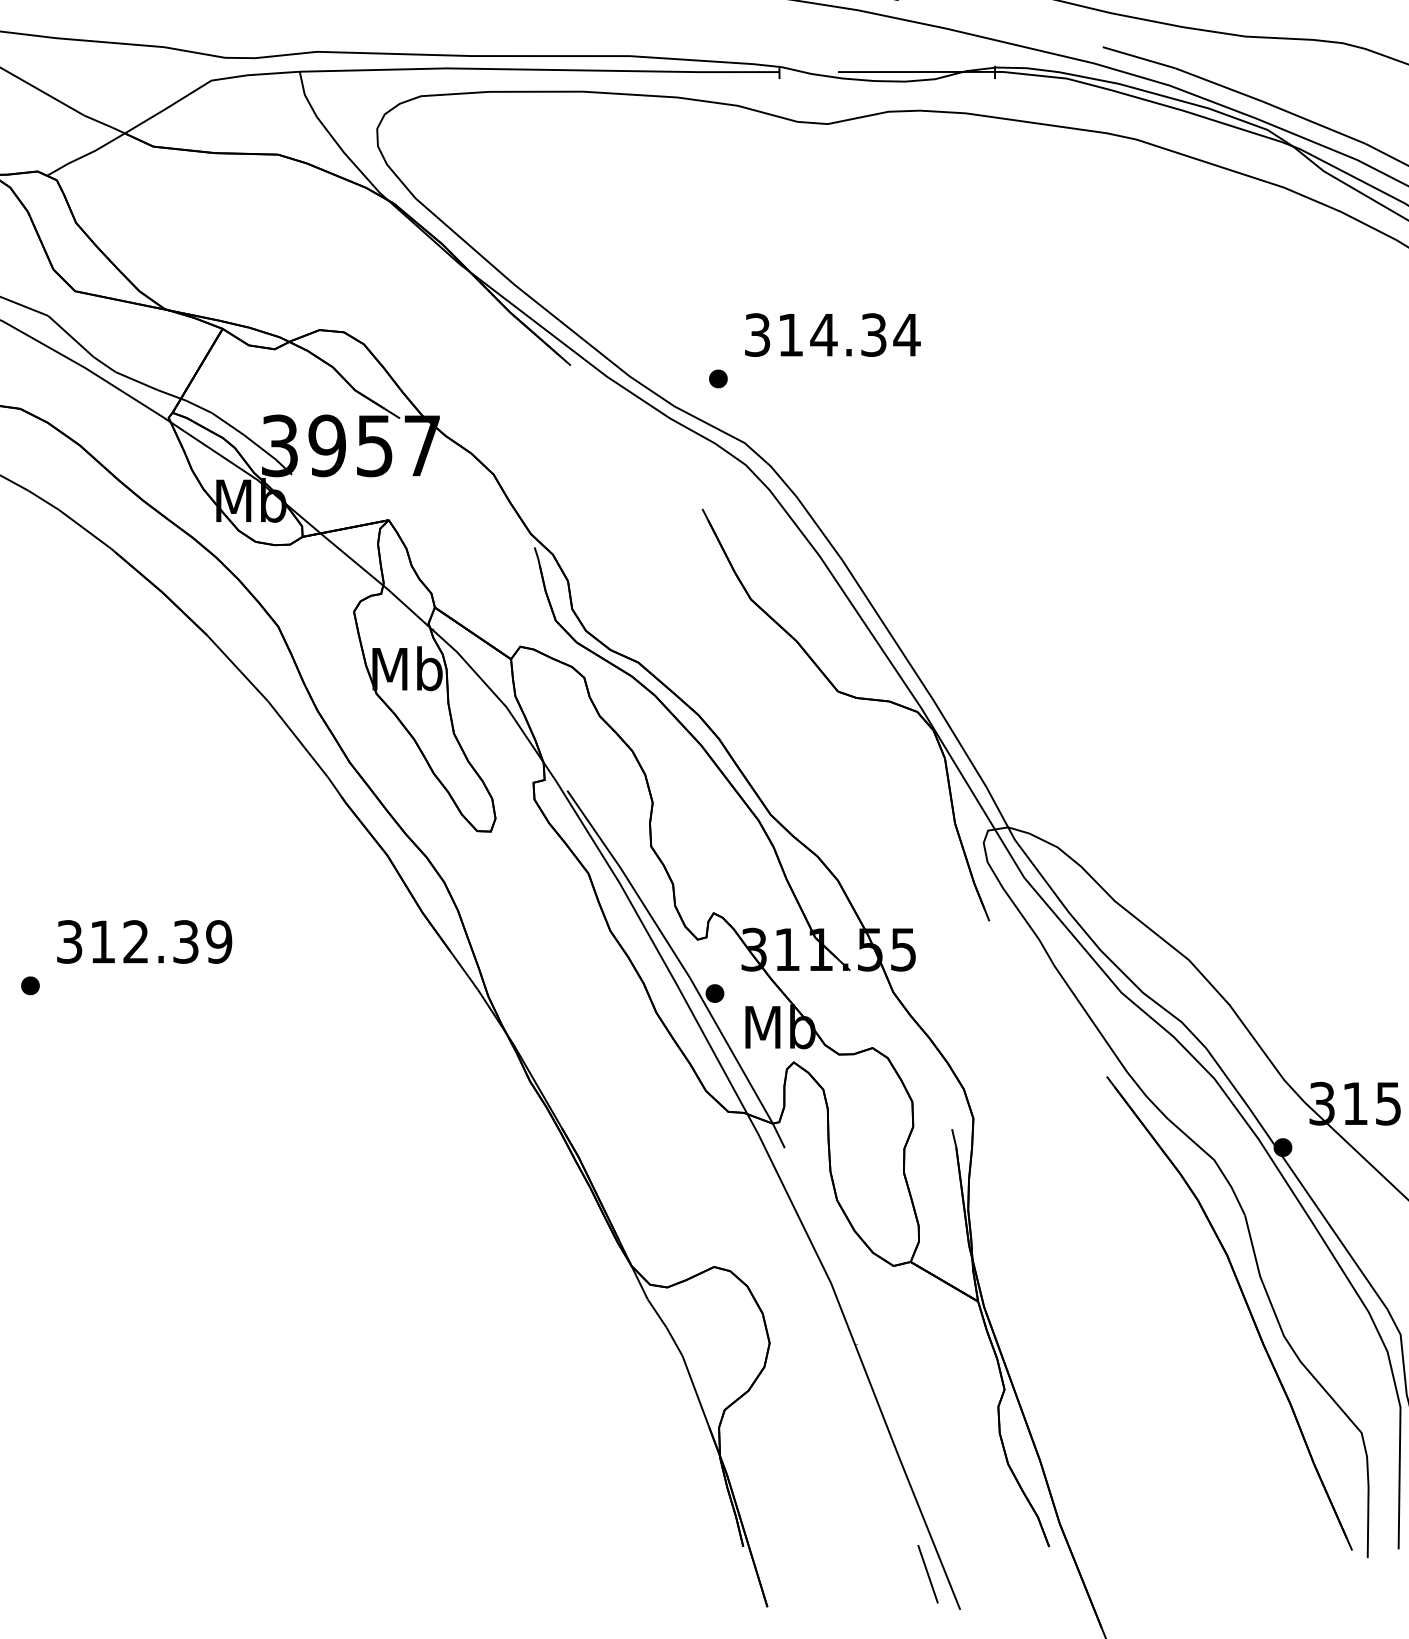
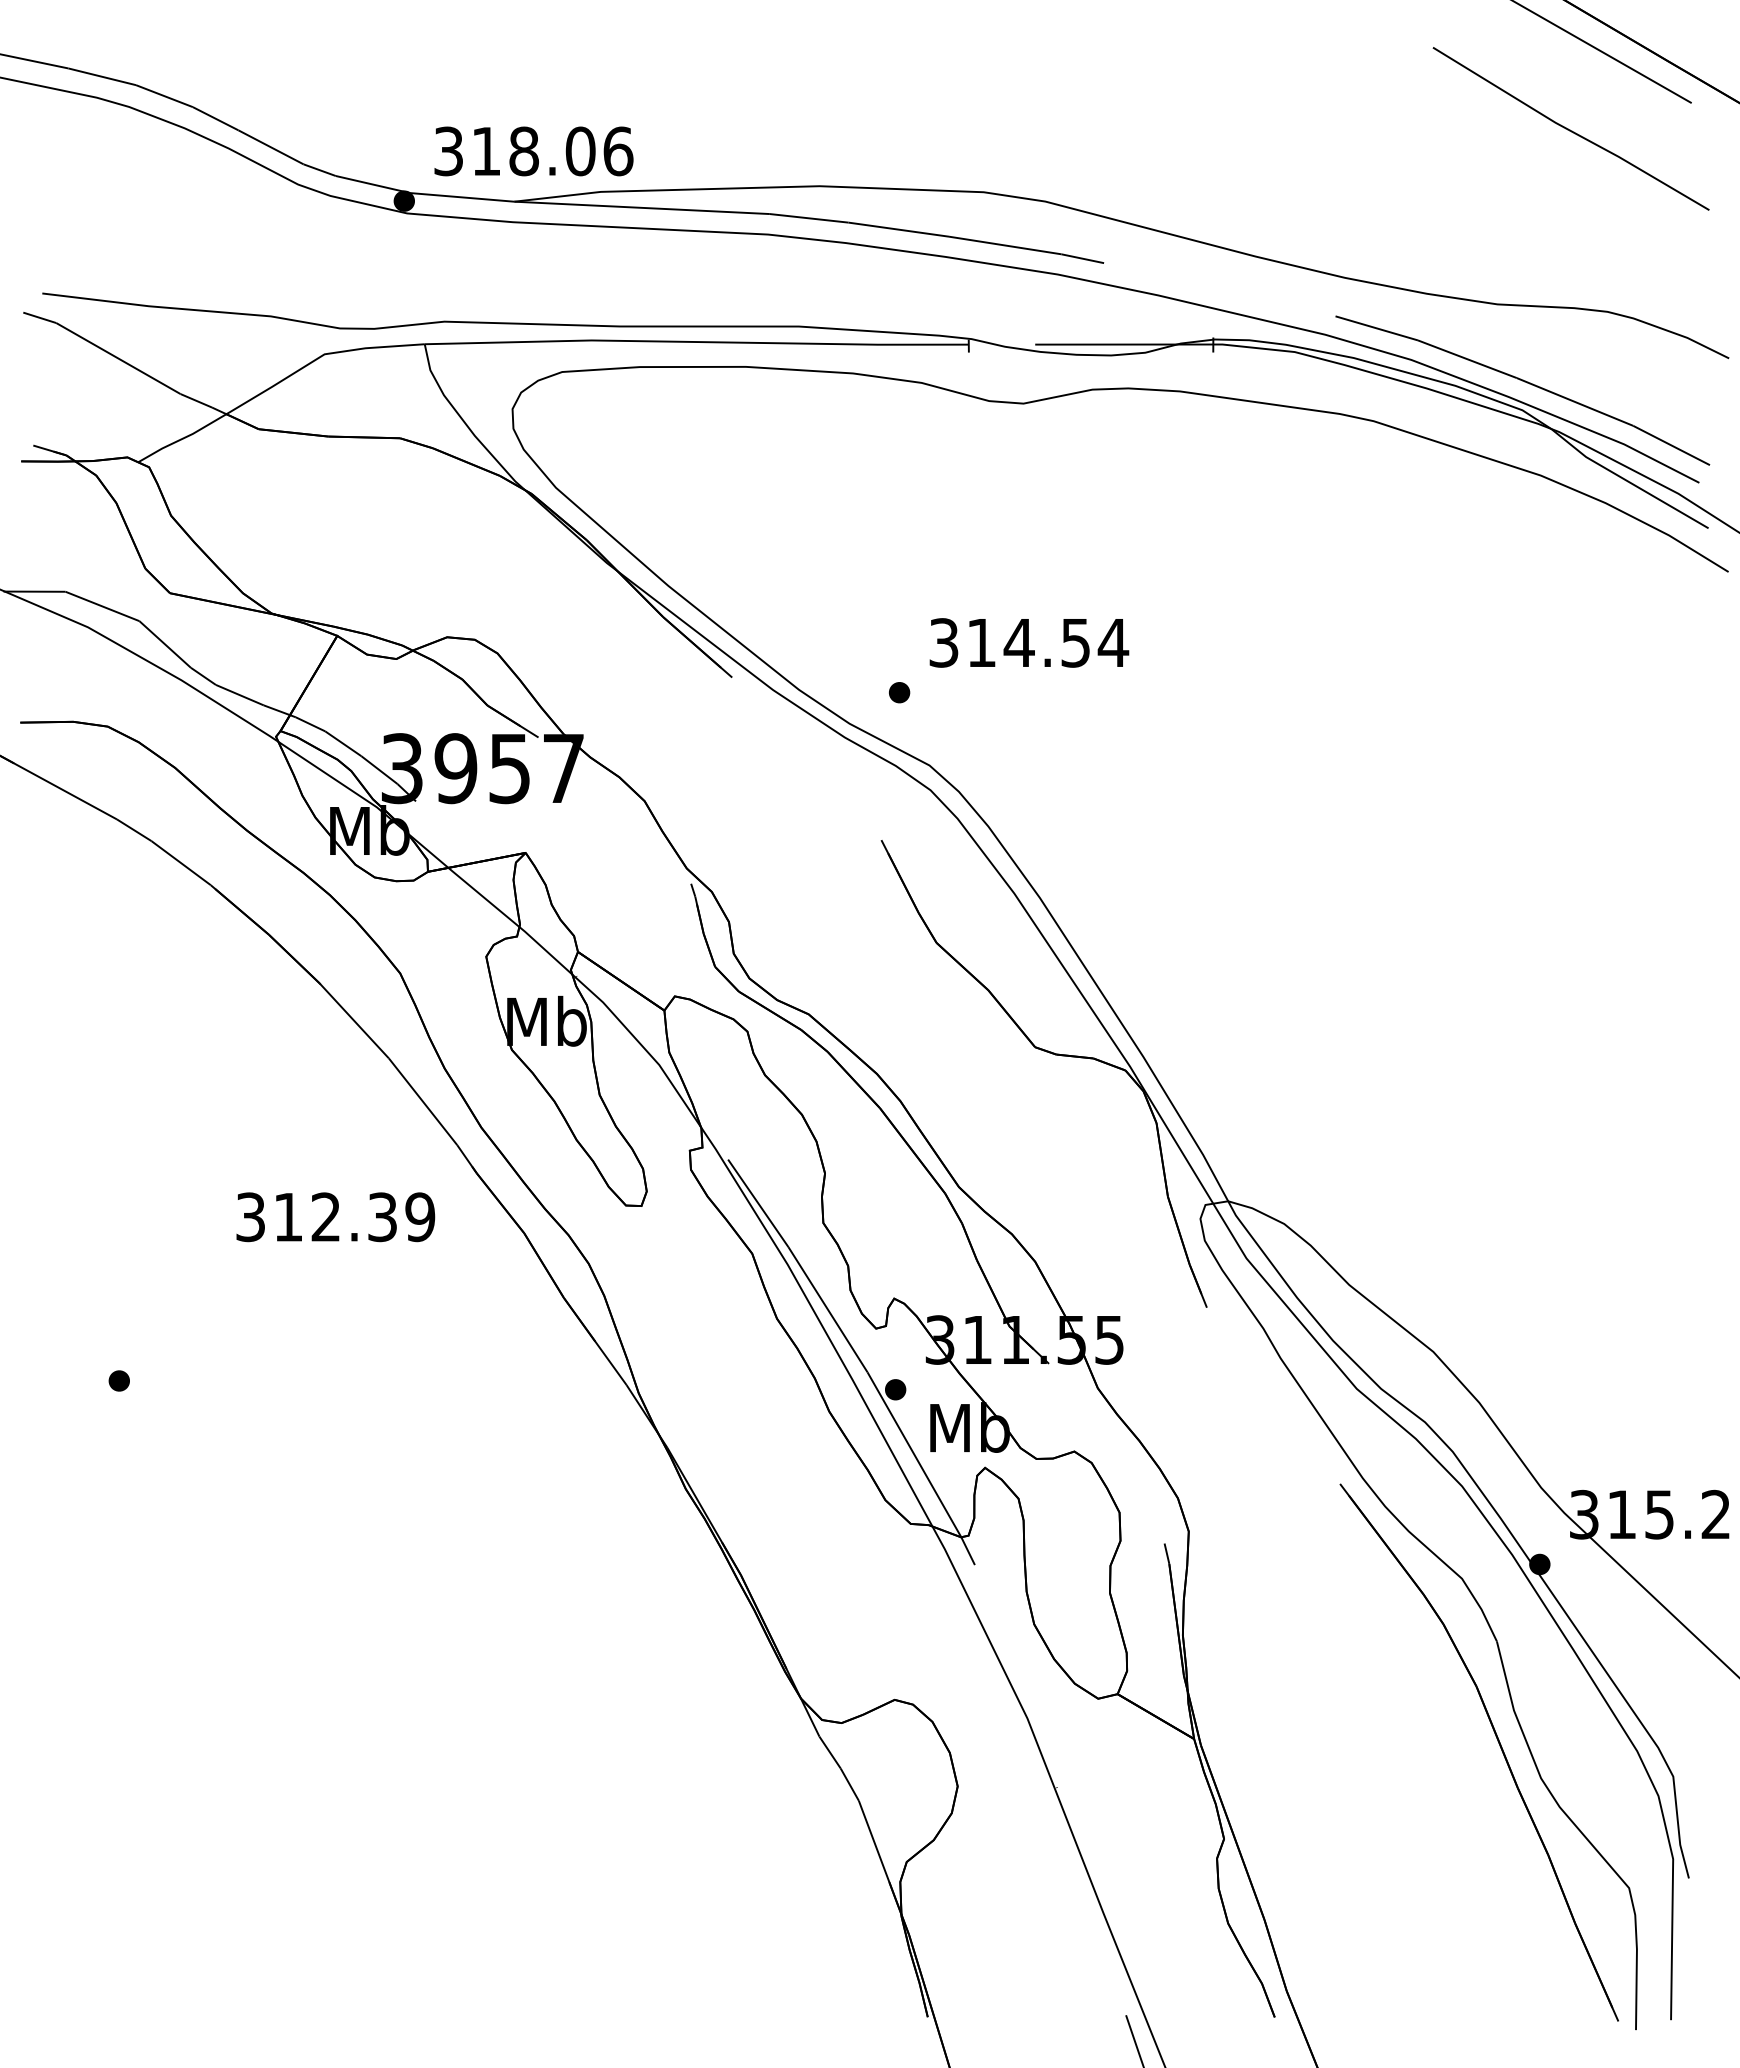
text: (874, 334) -> (1076, 642), 314.34 -> 314.54
text: (144, 942) -> (335, 1217), moved

